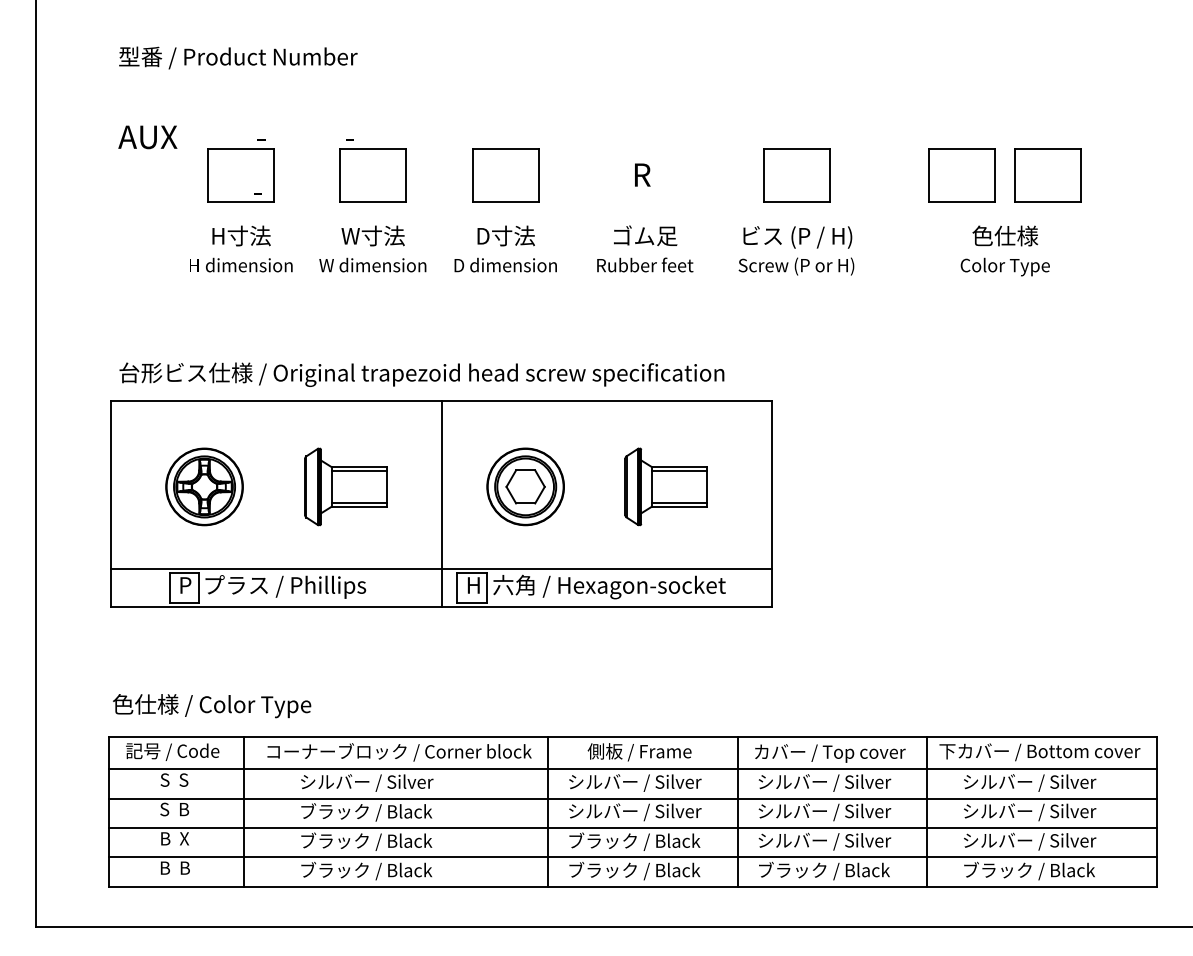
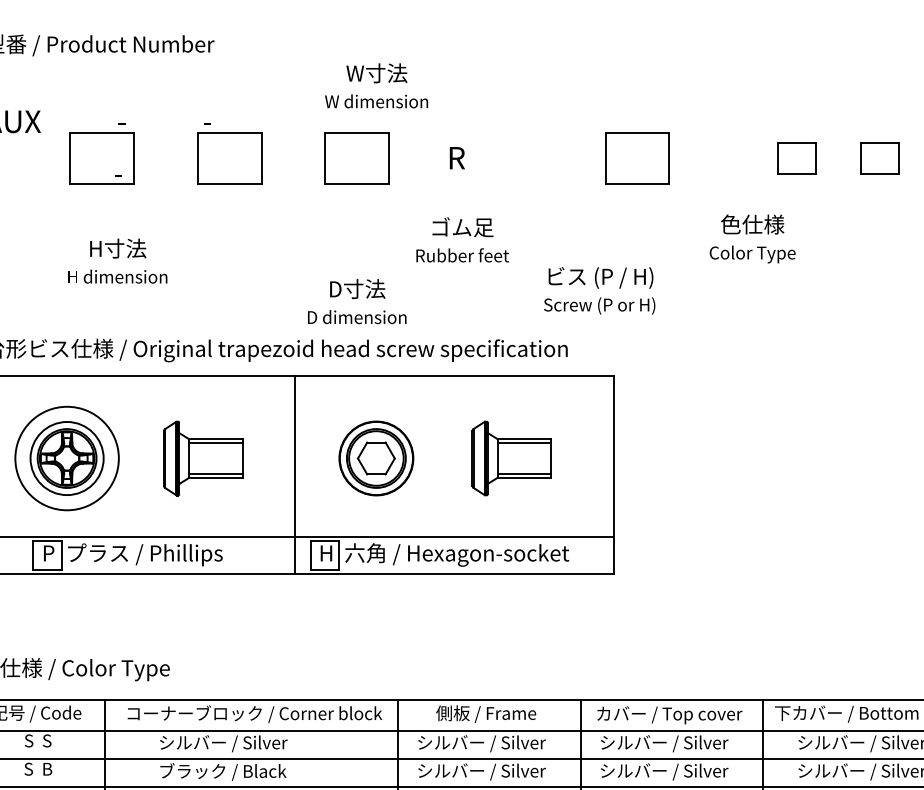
text: (642, 174) -> (457, 157), moved
part: (961, 175) -> (796, 158), size x0.6
part: (1047, 175) -> (879, 158), size x0.6
text: (241, 248) -> (118, 260), moved
text: (372, 248) -> (376, 85), moved
text: (505, 248) -> (356, 301), moved
text: (645, 248) -> (462, 239), moved
text: (796, 250) -> (599, 290), moved
text: (1004, 250) -> (751, 238), moved
circle: (204, 486) -> (67, 458), size x1.4

